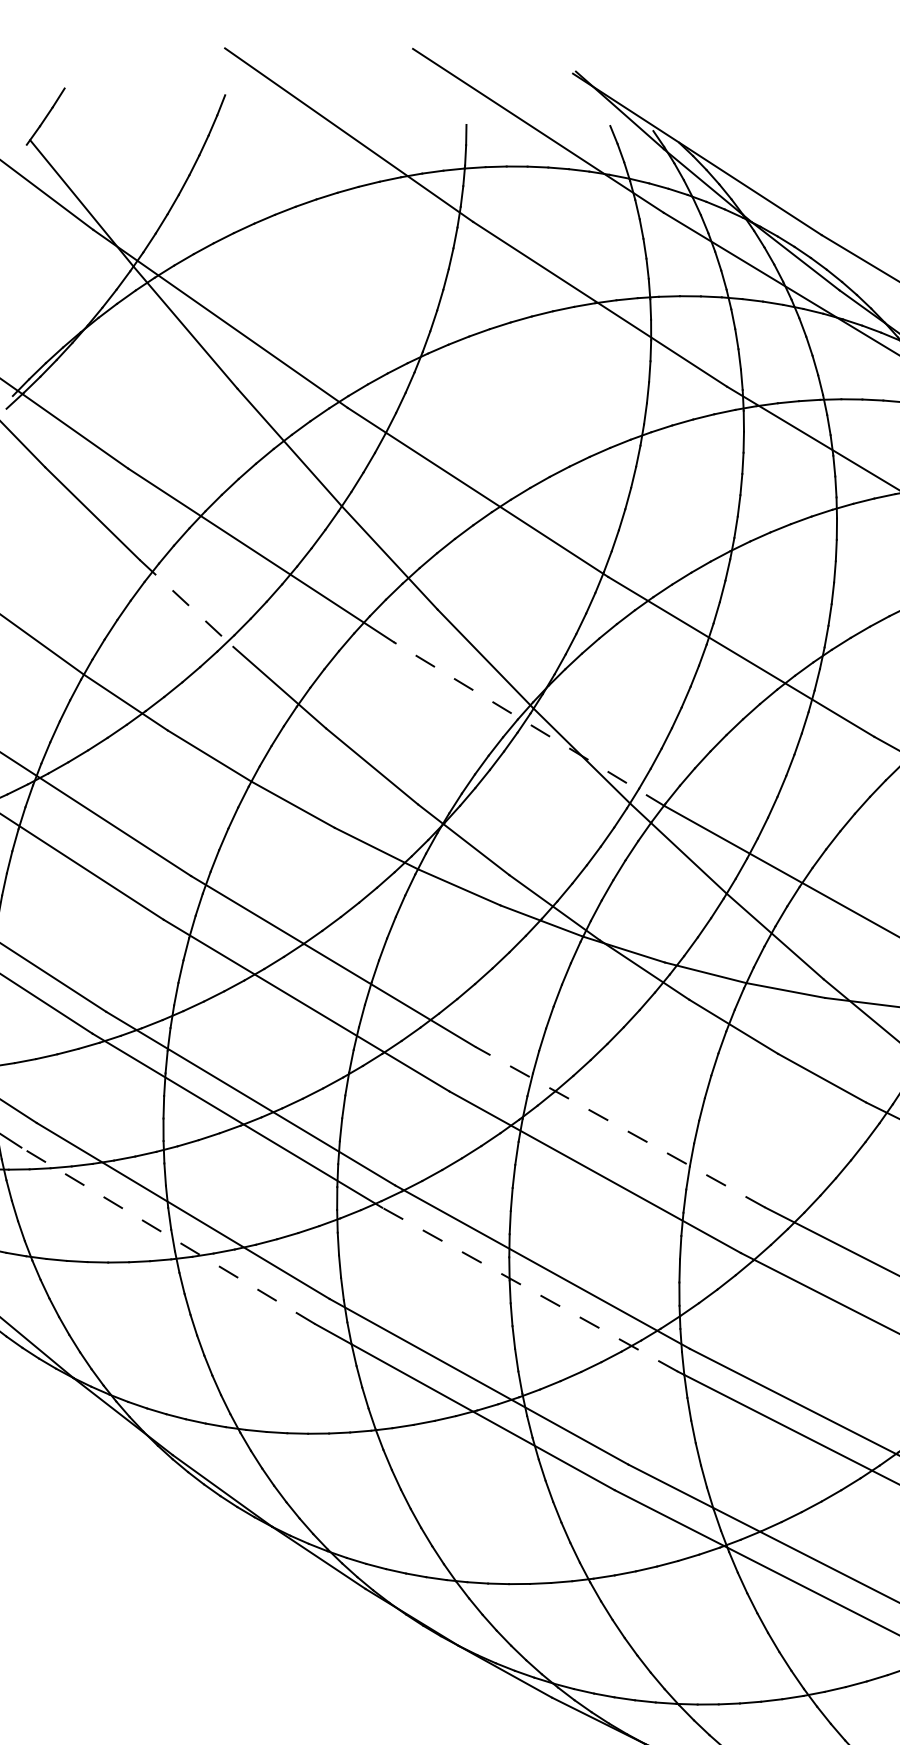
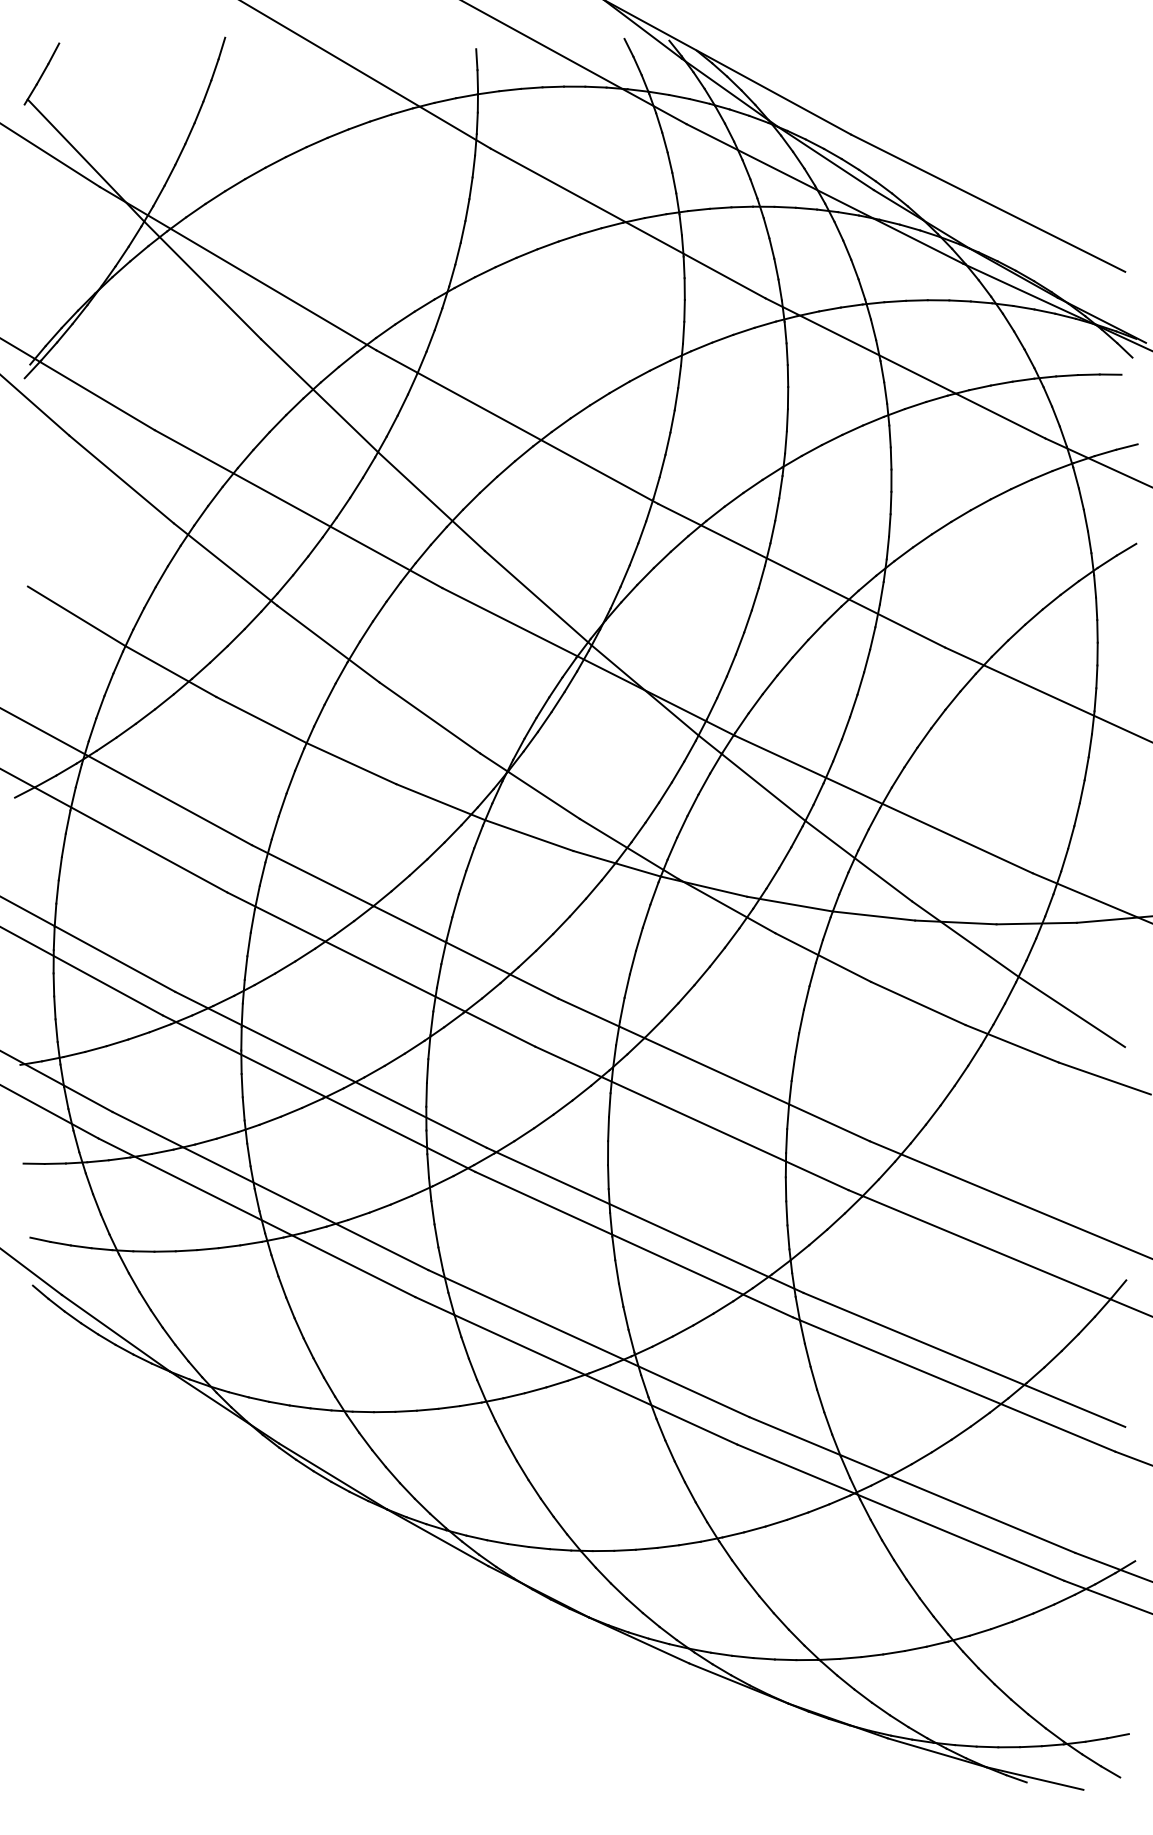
line: (187, 603) -> (226, 564), dashed -> solid
line: (529, 723) -> (588, 661), dashed -> solid
line: (619, 1126) -> (713, 1069), dashed -> solid
line: (167, 1235) -> (256, 1217), dashed -> solid
line: (530, 1289) -> (634, 1244), dashed -> solid

